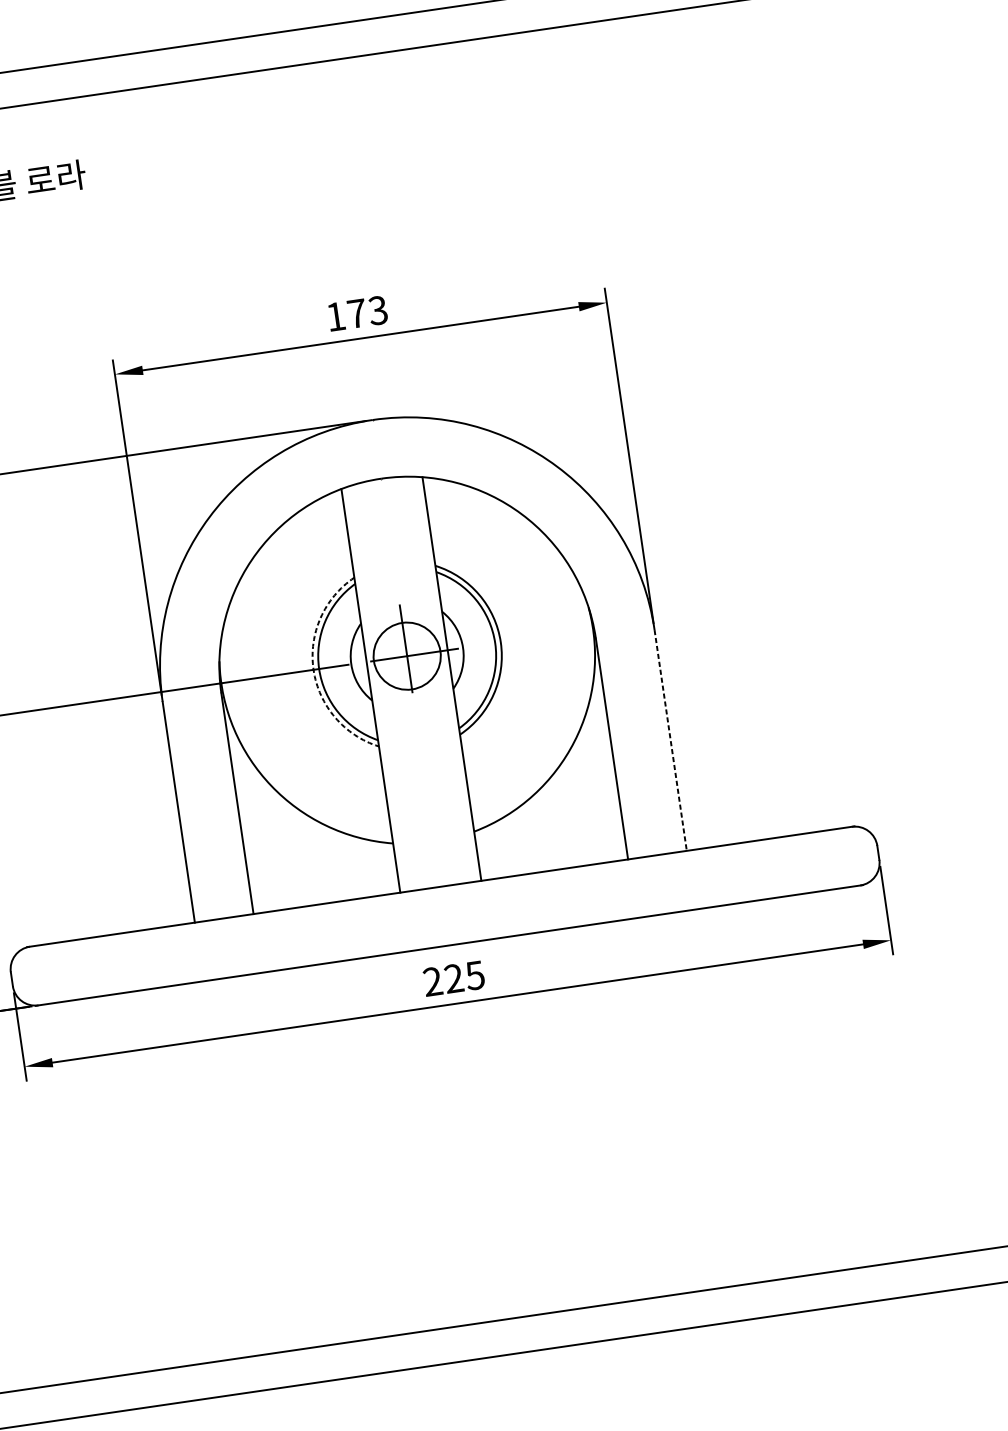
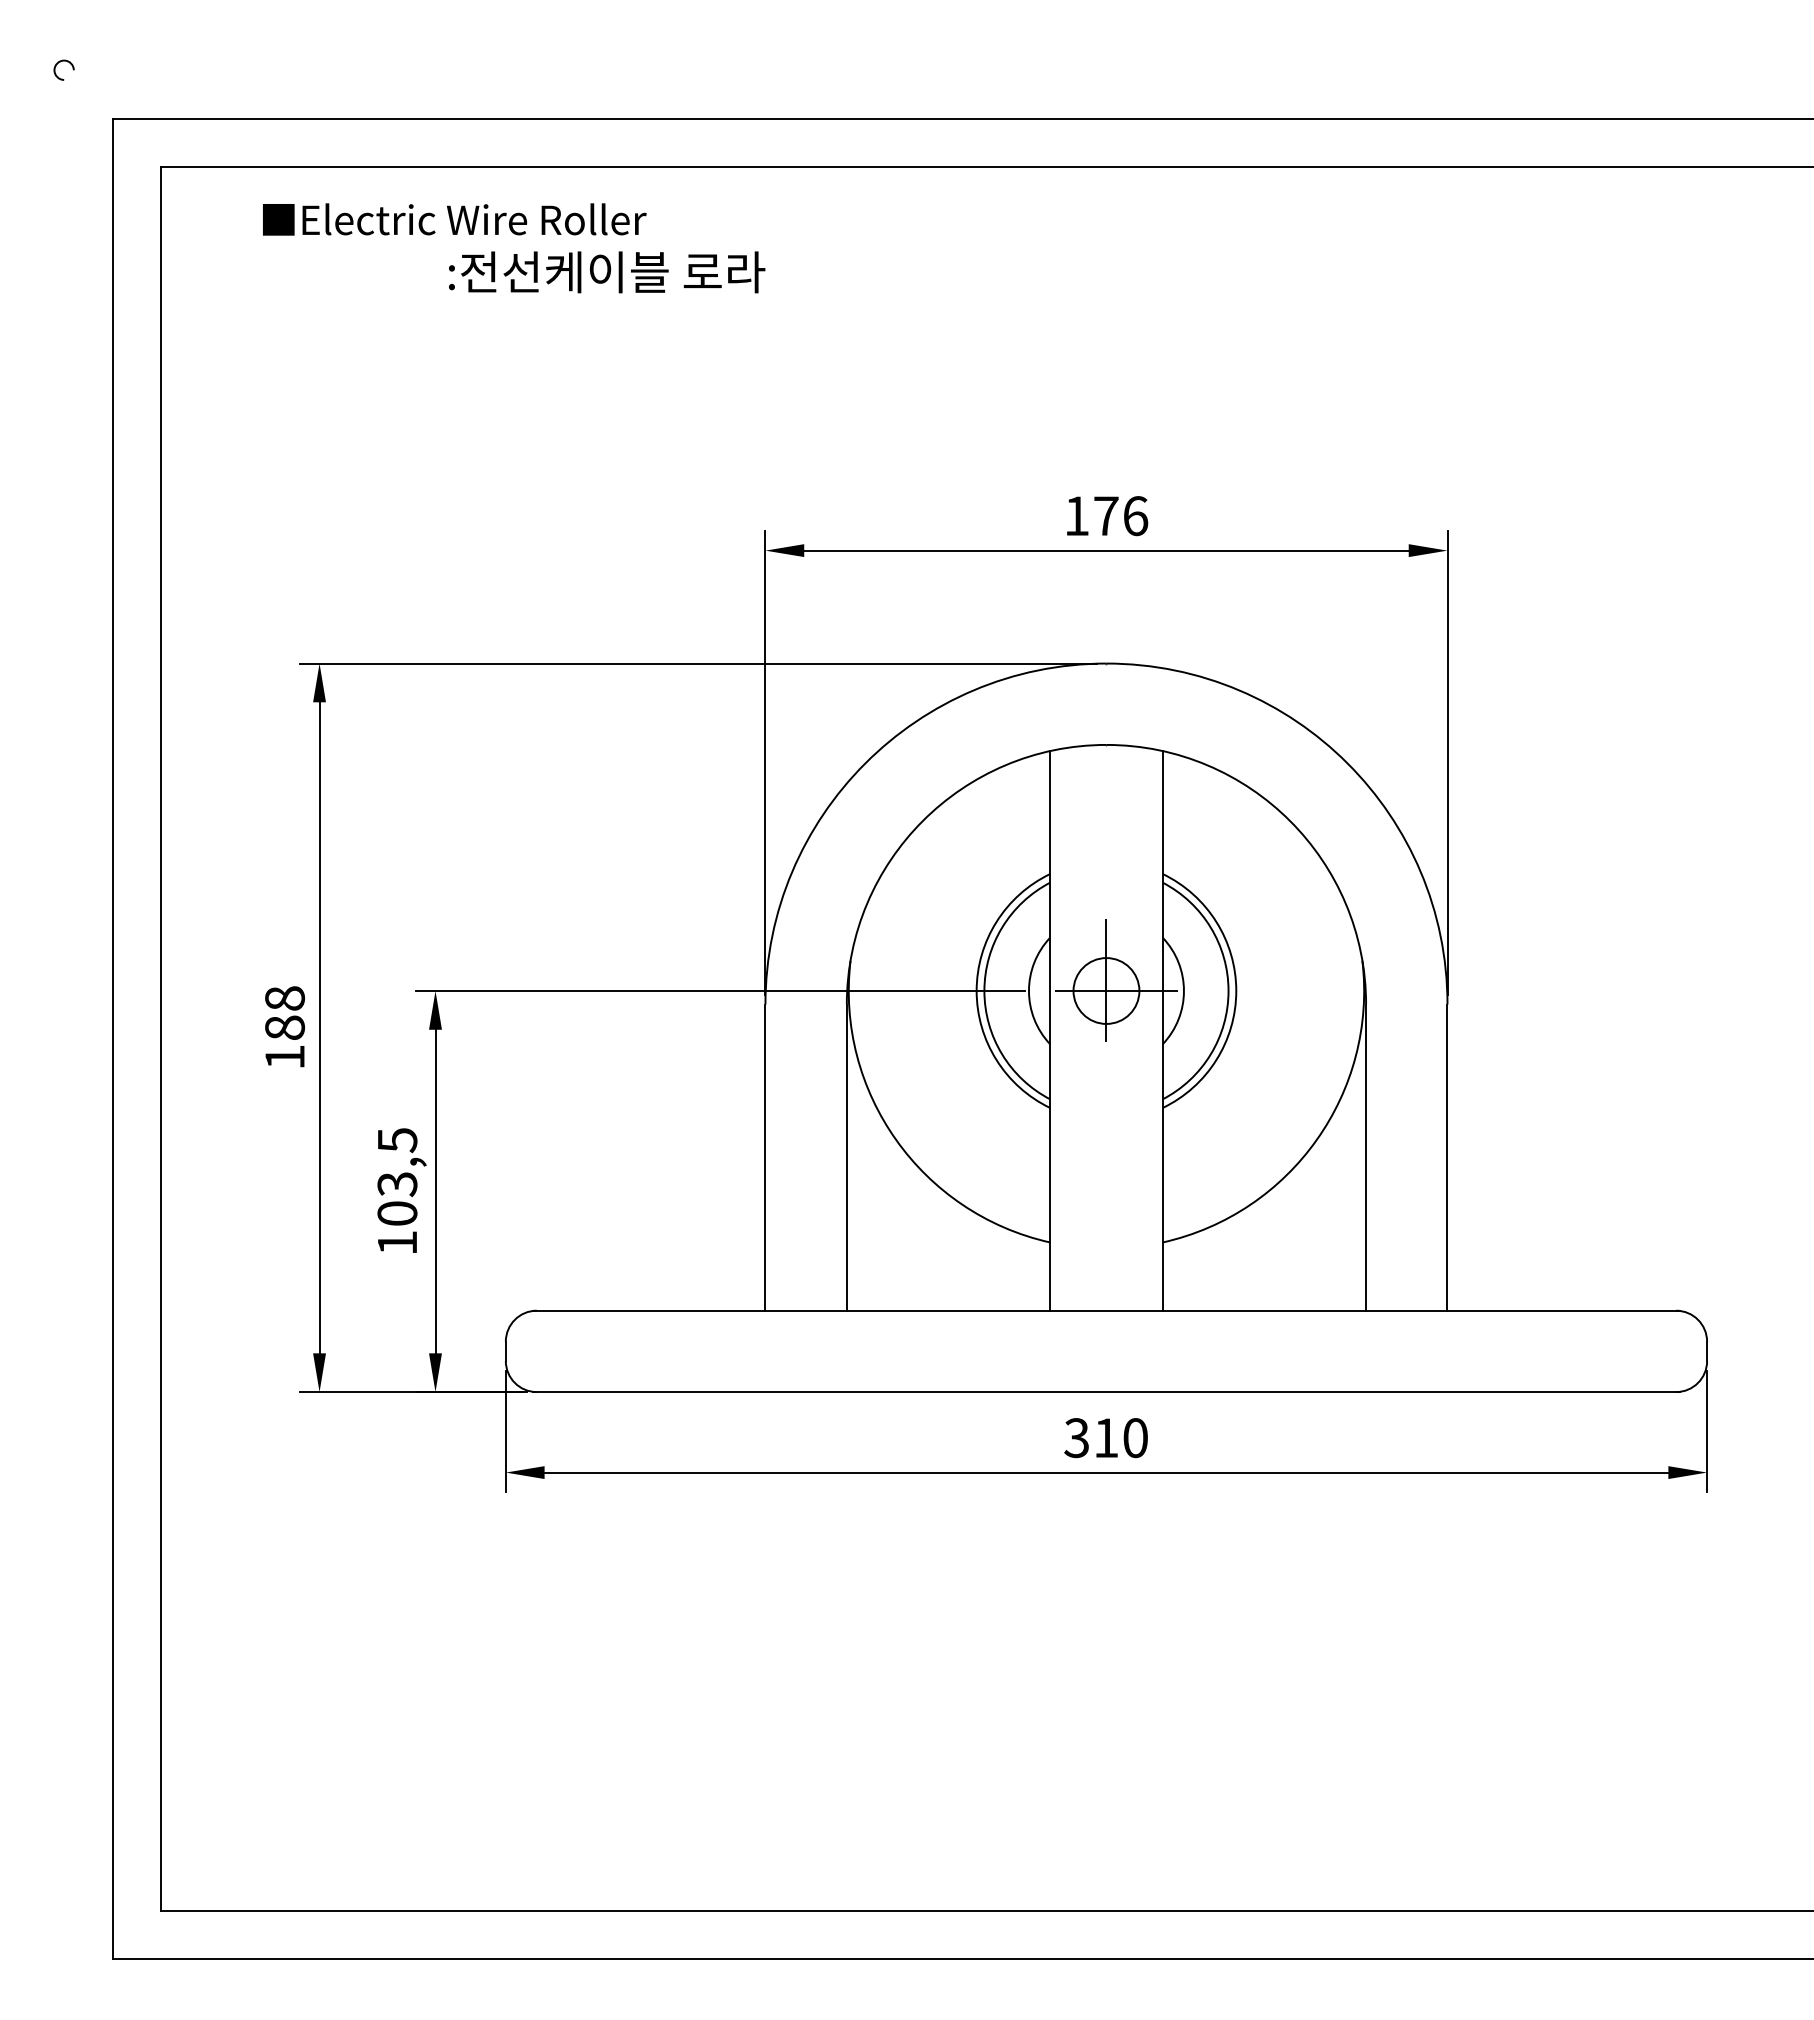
text: (378, 310) -> (1135, 516), 173 -> 176
circle: (407, 655) -> (1106, 990), size x0.71
arc: (313, 670) -> (976, 991), dashed -> solid
line: (670, 741) -> (1447, 1158), dashed -> solid
text: (453, 979) -> (1105, 1438), 225 -> 310

